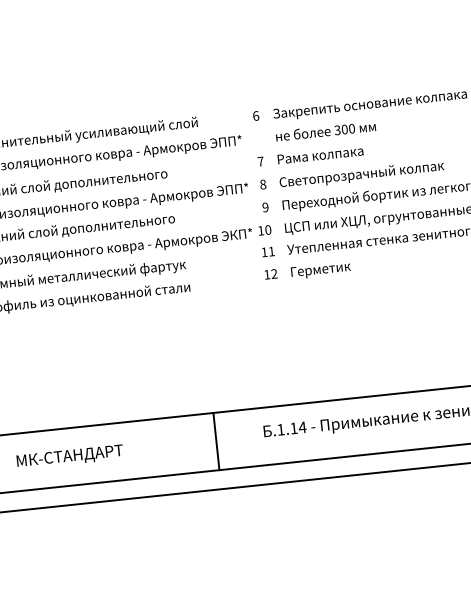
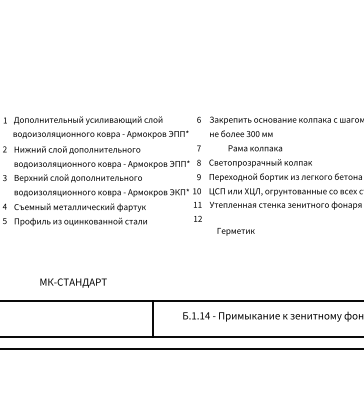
text: (320, 155) -> (255, 148), moved
text: (319, 270) -> (235, 231), moved
text: (69, 456) -> (73, 282), moved

